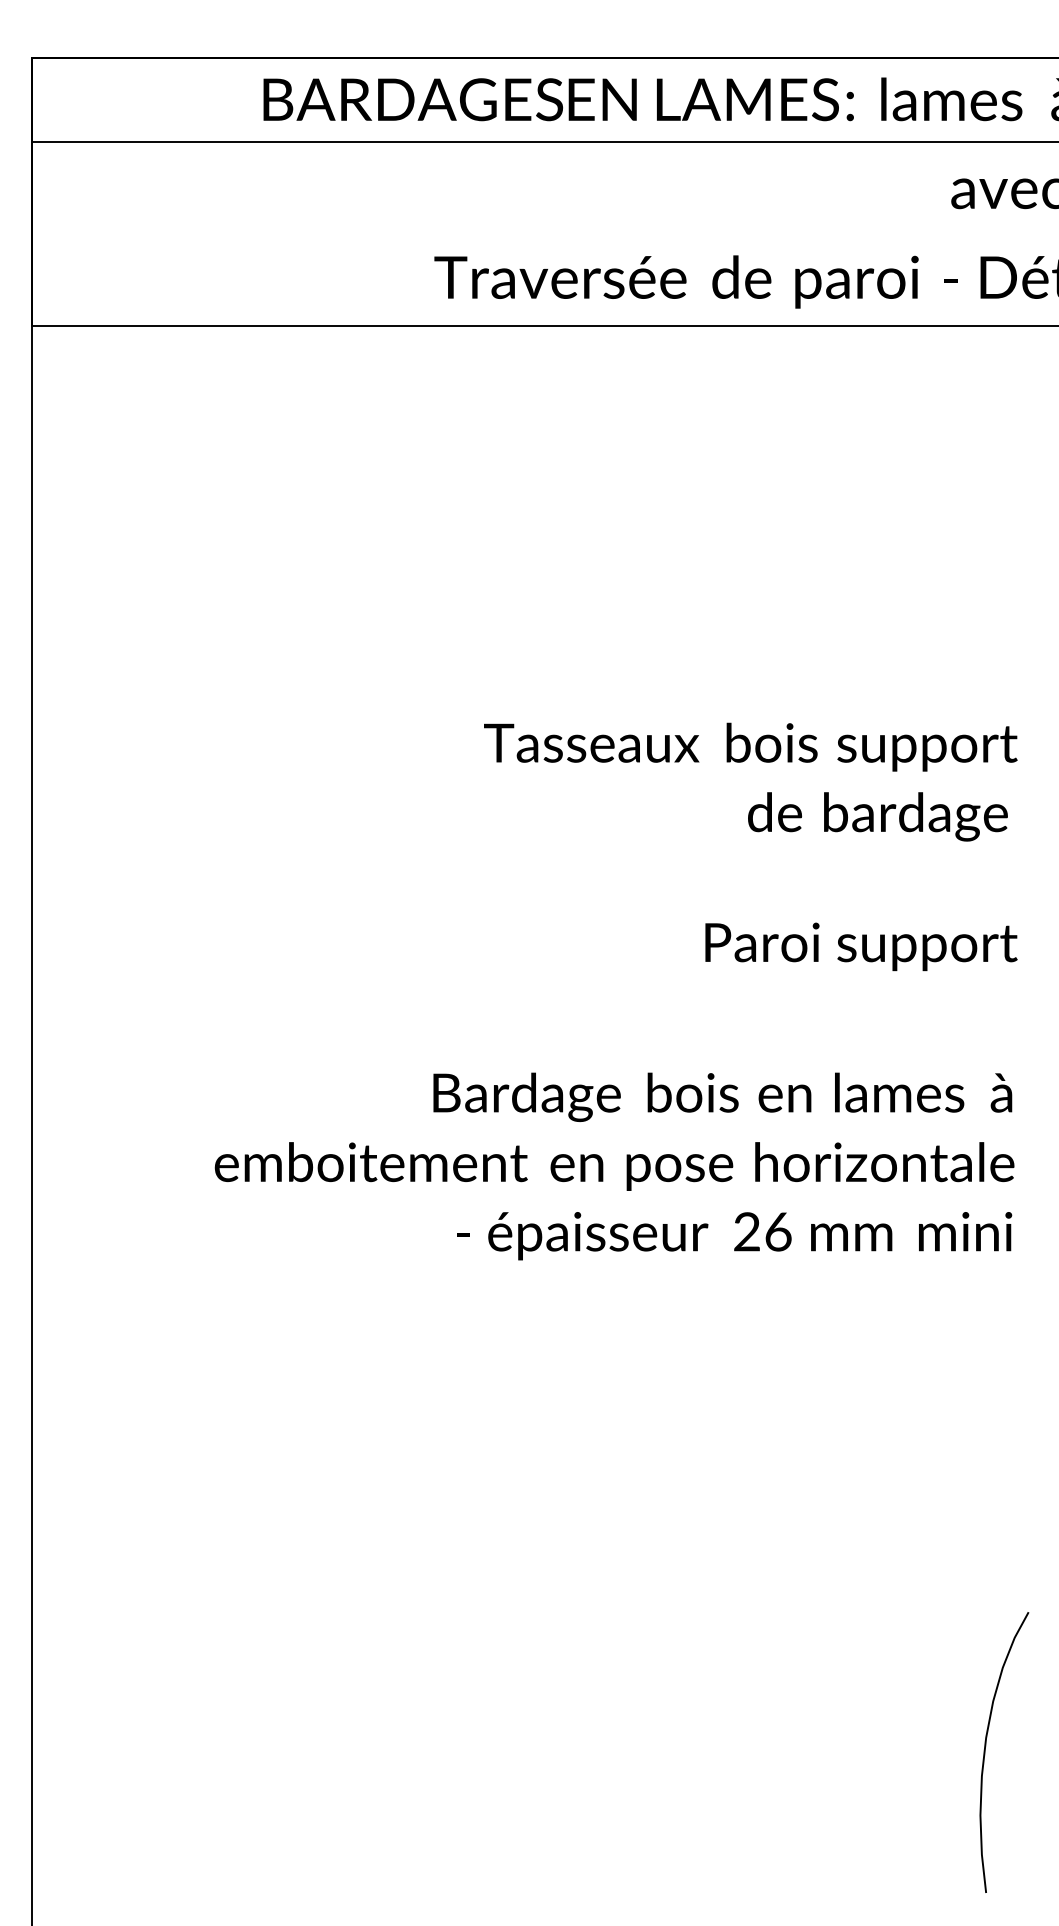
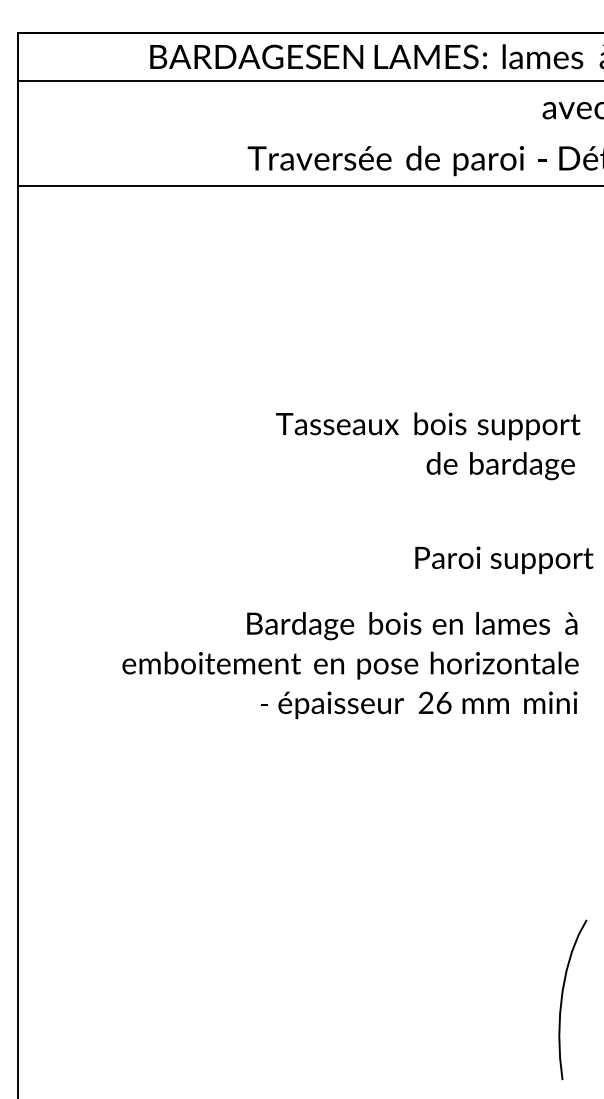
text: (861, 947) -> (504, 560), moved

